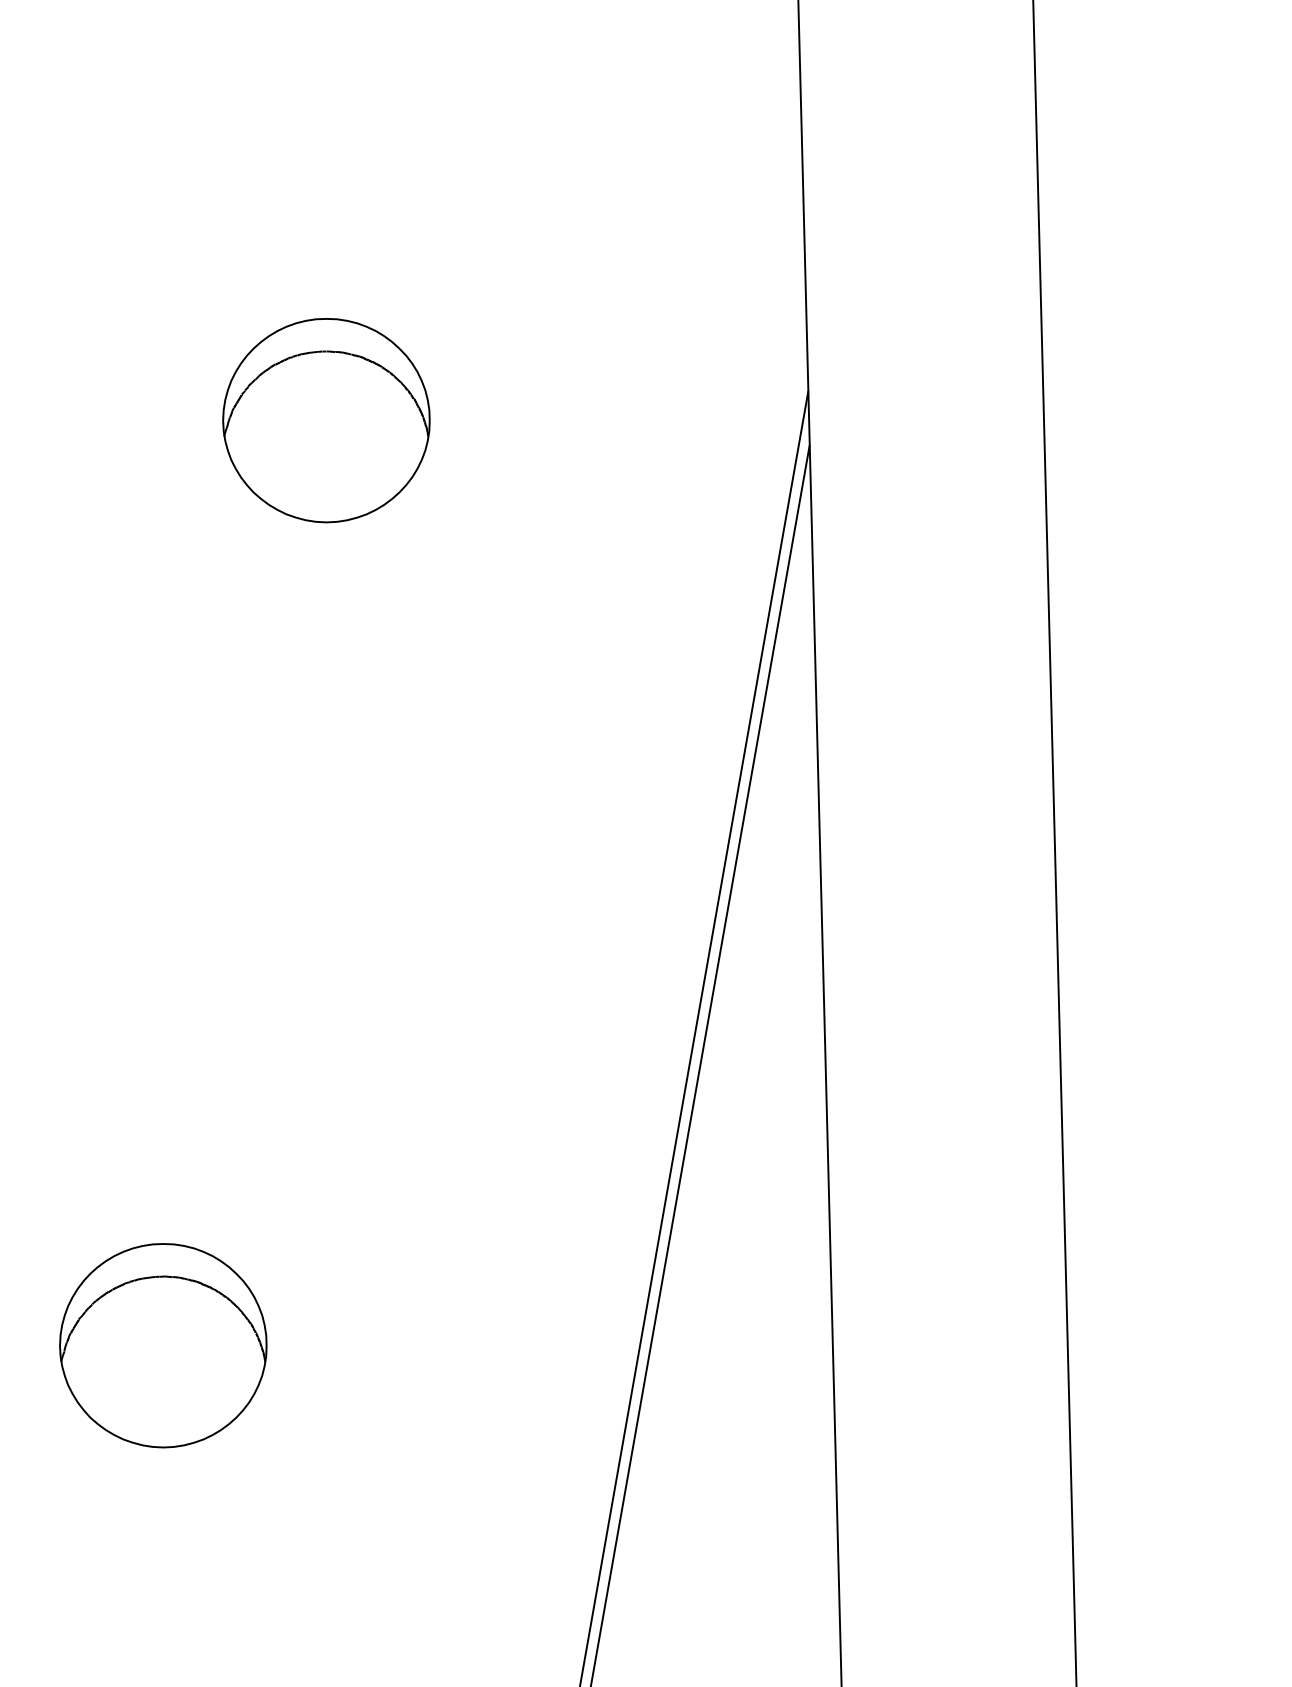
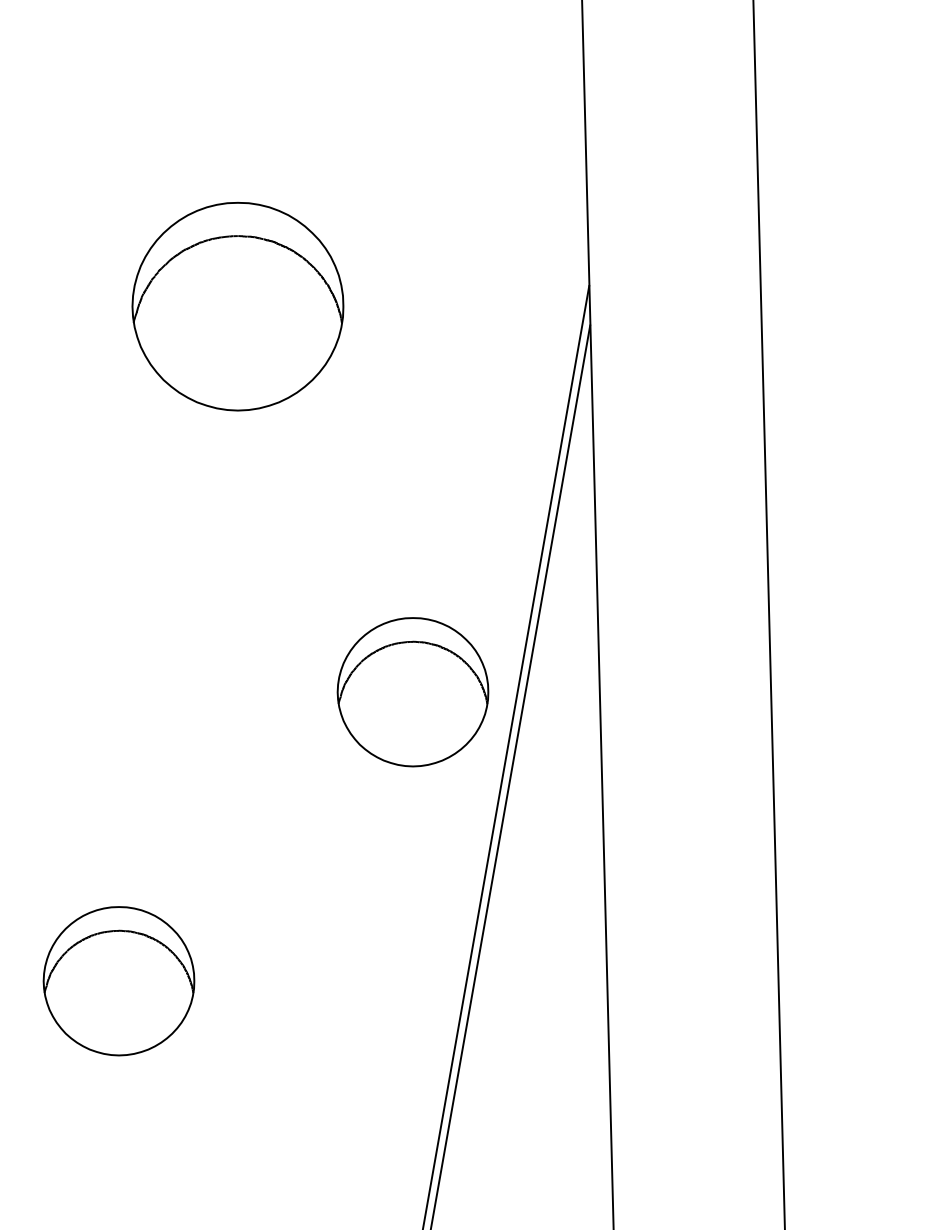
part: (325, 420) -> (237, 306), size x1.4
part: (565, 949) -> (412, 692), added

